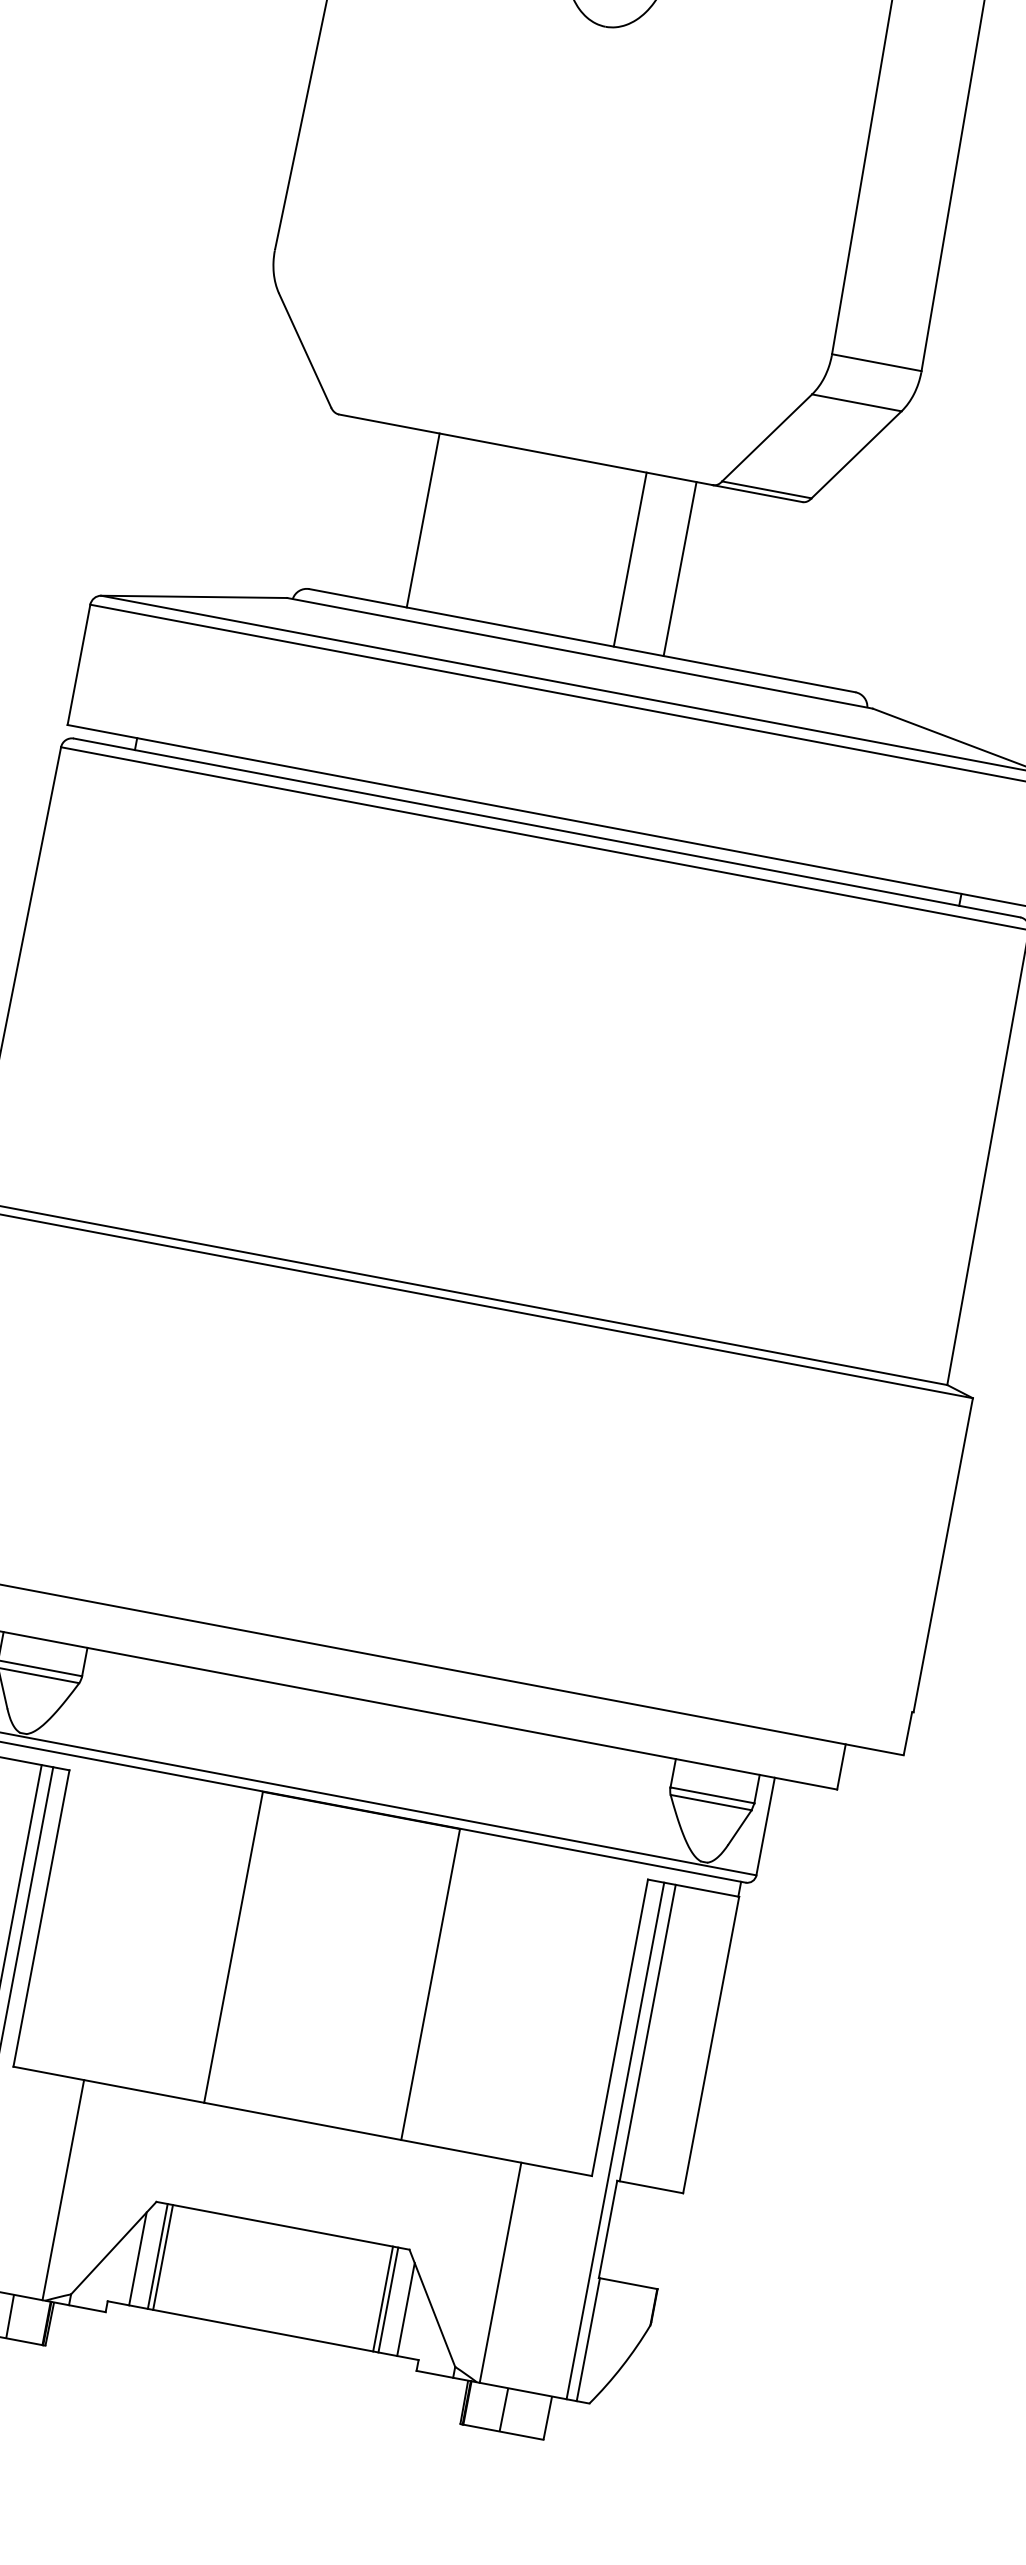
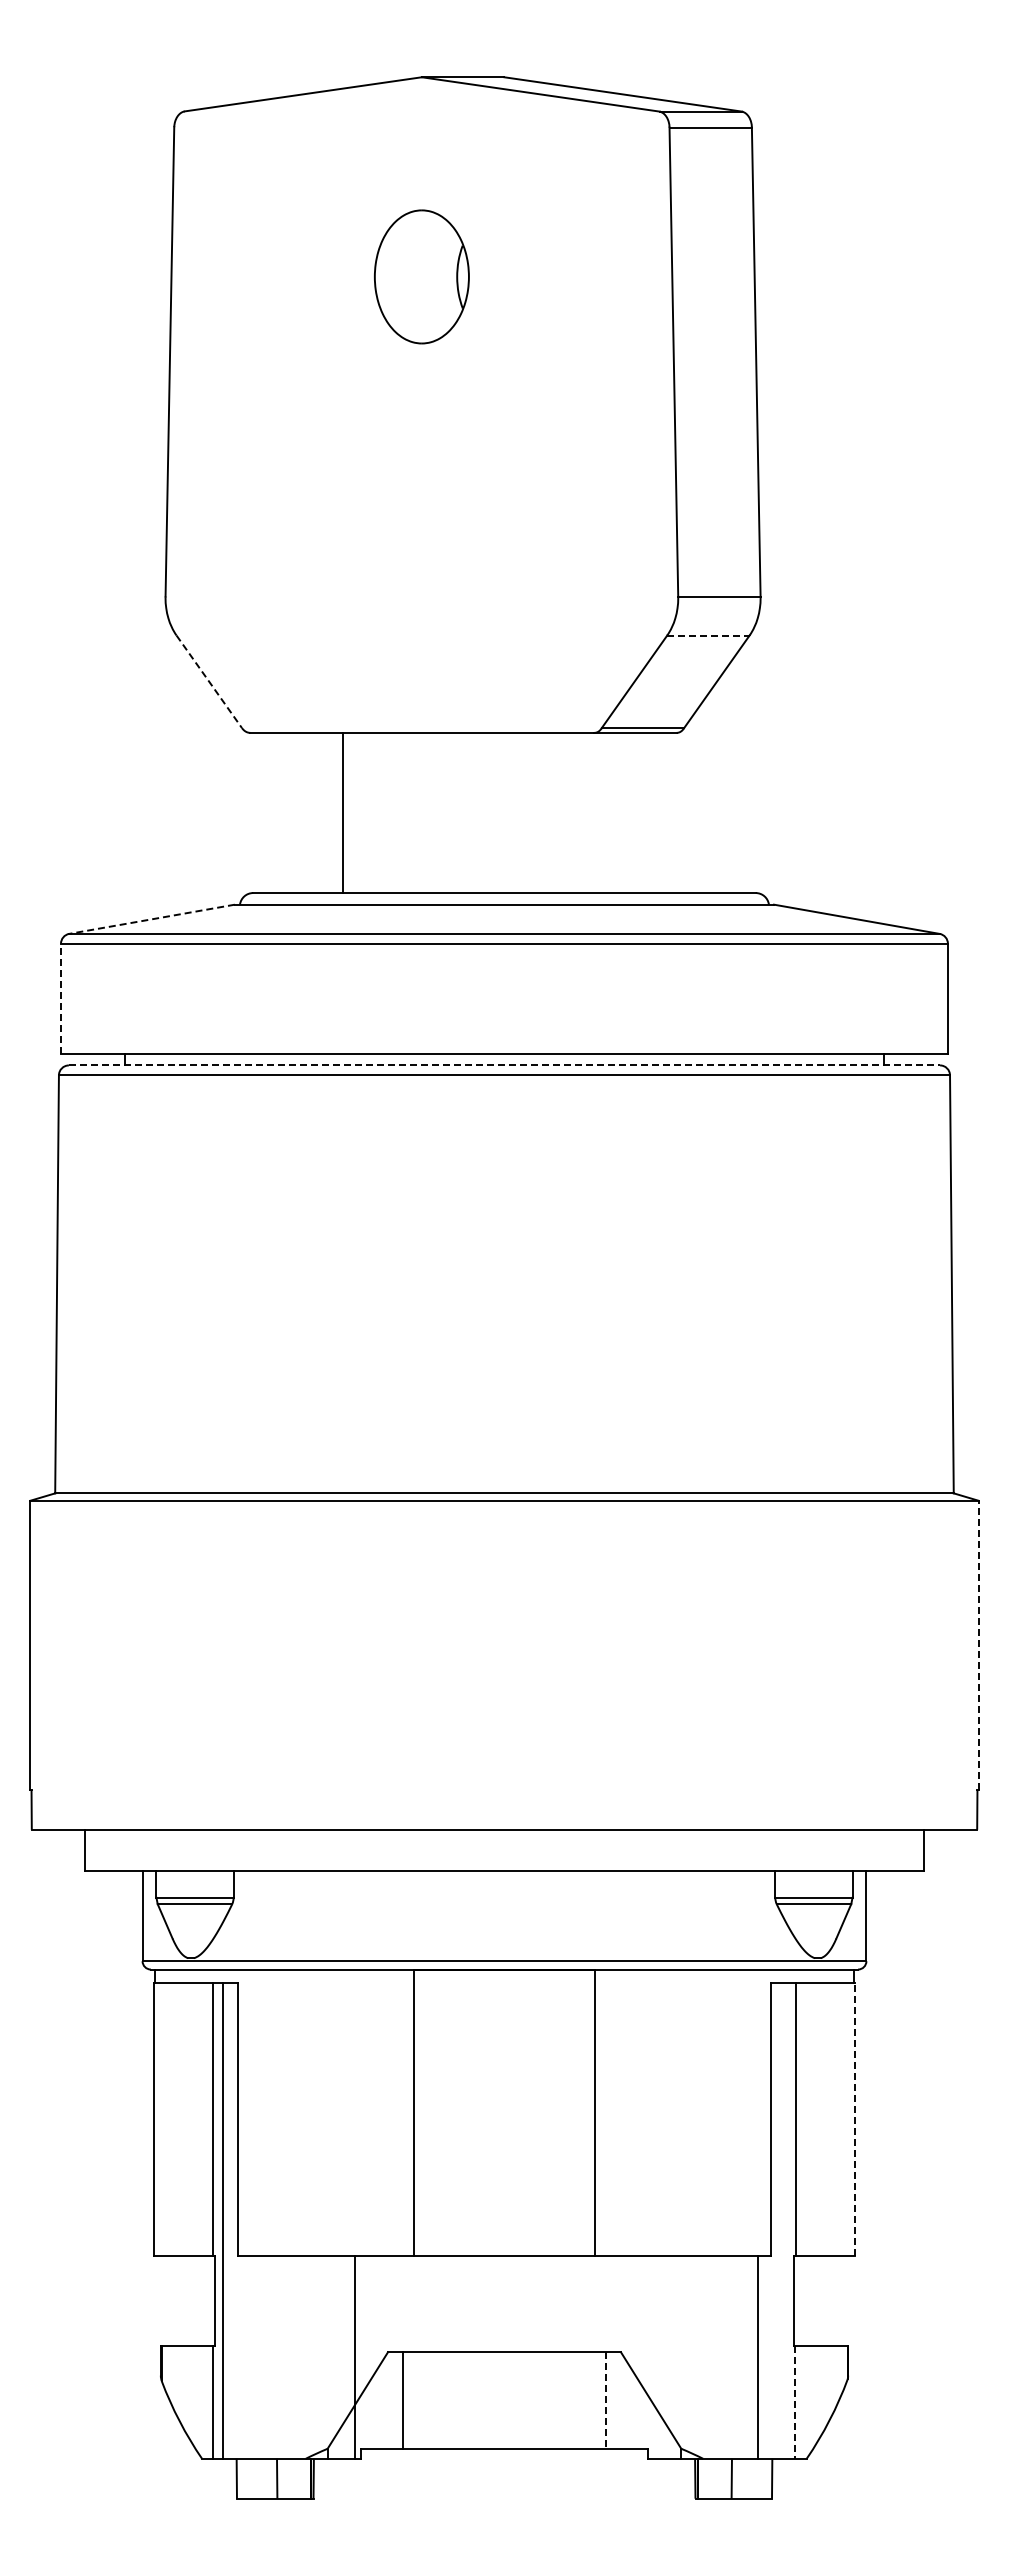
line: (305, 350) -> (209, 681), solid -> dashed
line: (856, 402) -> (708, 635), solid -> dashed
line: (630, 559) -> (533, 812), removed
line: (680, 568) -> (579, 812), removed
line: (193, 596) -> (151, 919), solid -> dashed
line: (79, 664) -> (61, 998), solid -> dashed
line: (547, 828) -> (504, 1065), solid -> dashed
line: (942, 1555) -> (978, 1645), solid -> dashed
line: (710, 2044) -> (854, 2119), solid -> dashed
line: (615, 2140) -> (785, 2220), removed
line: (63, 2190) -> (355, 2357), moved
line: (157, 2256) -> (398, 2400), removed
line: (138, 2258) -> (381, 2405), removed
line: (500, 2272) -> (757, 2357), moved
line: (388, 2299) -> (610, 2400), removed
line: (382, 2300) -> (605, 2401), solid -> dashed
line: (405, 2308) -> (627, 2405), removed
line: (588, 2340) -> (795, 2402), solid -> dashed

